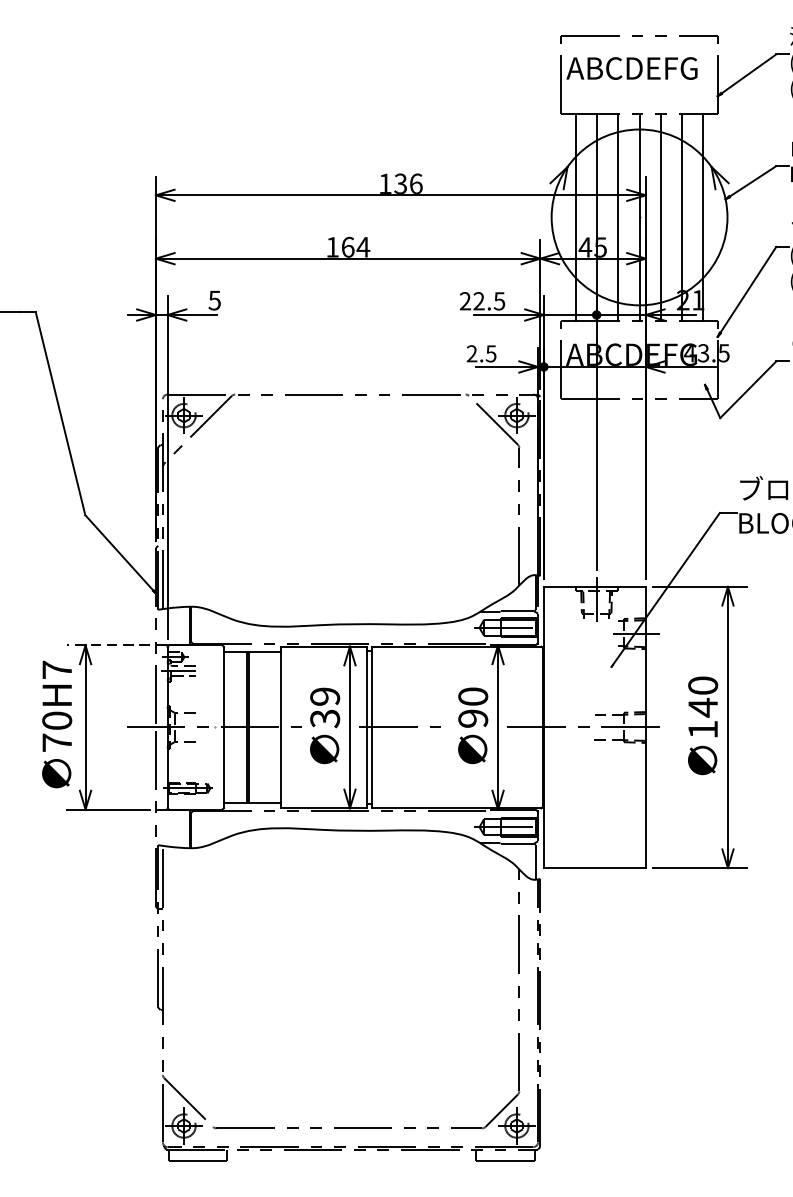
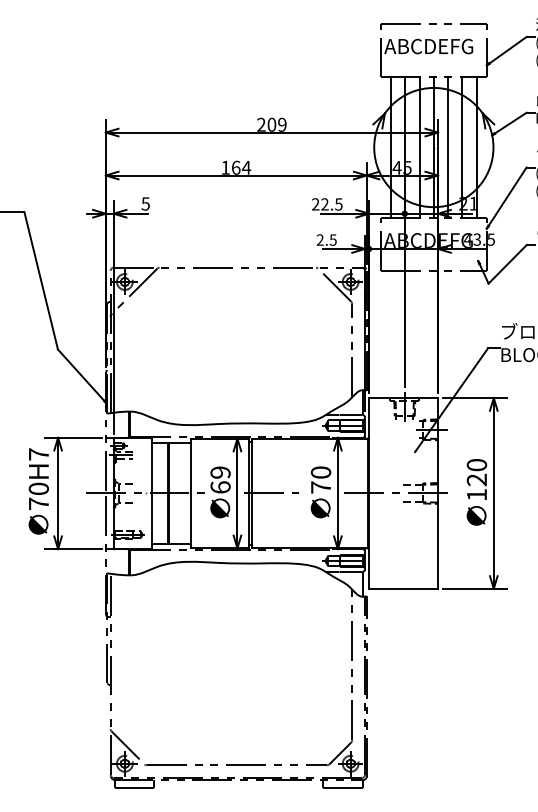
text: (400, 183) -> (271, 124), 136 -> 209
line: (108, 644) -> (73, 437), dashed -> solid
text: (702, 706) -> (476, 479), 140 -> 120
text: (324, 718) -> (220, 487), 39 -> 69
text: (472, 718) -> (320, 487), 90 -> 70

